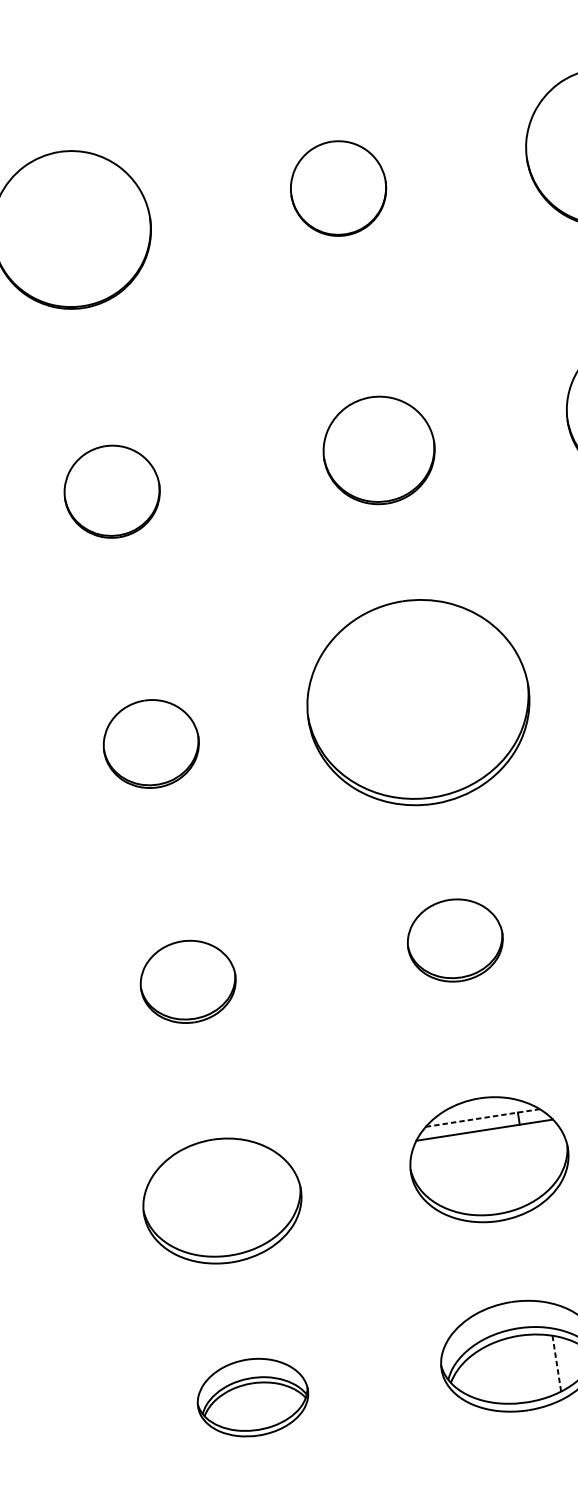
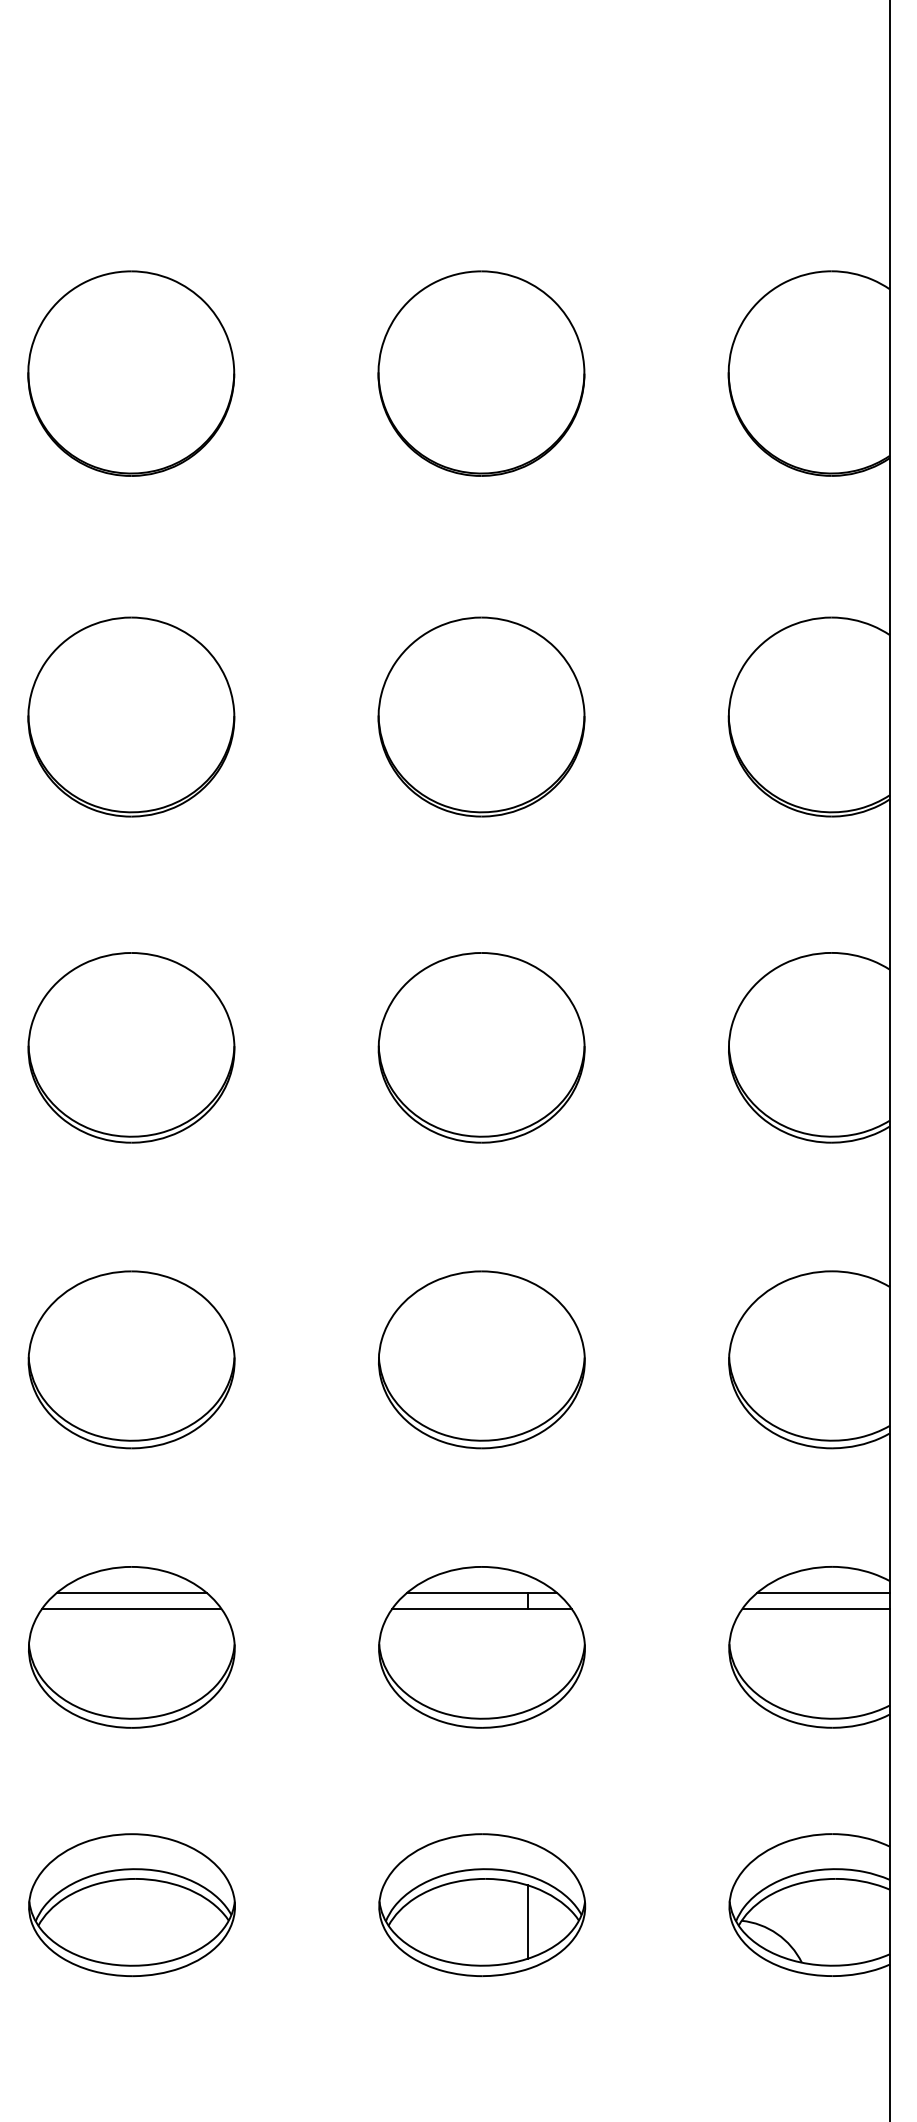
part: (338, 188) -> (481, 373), size x1.67
part: (379, 450) -> (481, 716), size x1.43
part: (112, 491) -> (131, 716), size x1.67
part: (418, 702) -> (481, 1047), size x0.71
part: (151, 743) -> (131, 1047), size x1.67
part: (454, 940) -> (481, 1359), size x1.67
part: (188, 981) -> (131, 1359), size x1.67
line: (482, 1117) -> (481, 1592), dashed -> solid
line: (215, 1159) -> (131, 1592), added
line: (217, 1171) -> (131, 1608), added
line: (557, 1363) -> (528, 1922), dashed -> solid
part: (252, 1397) -> (131, 1905), size x1.43

